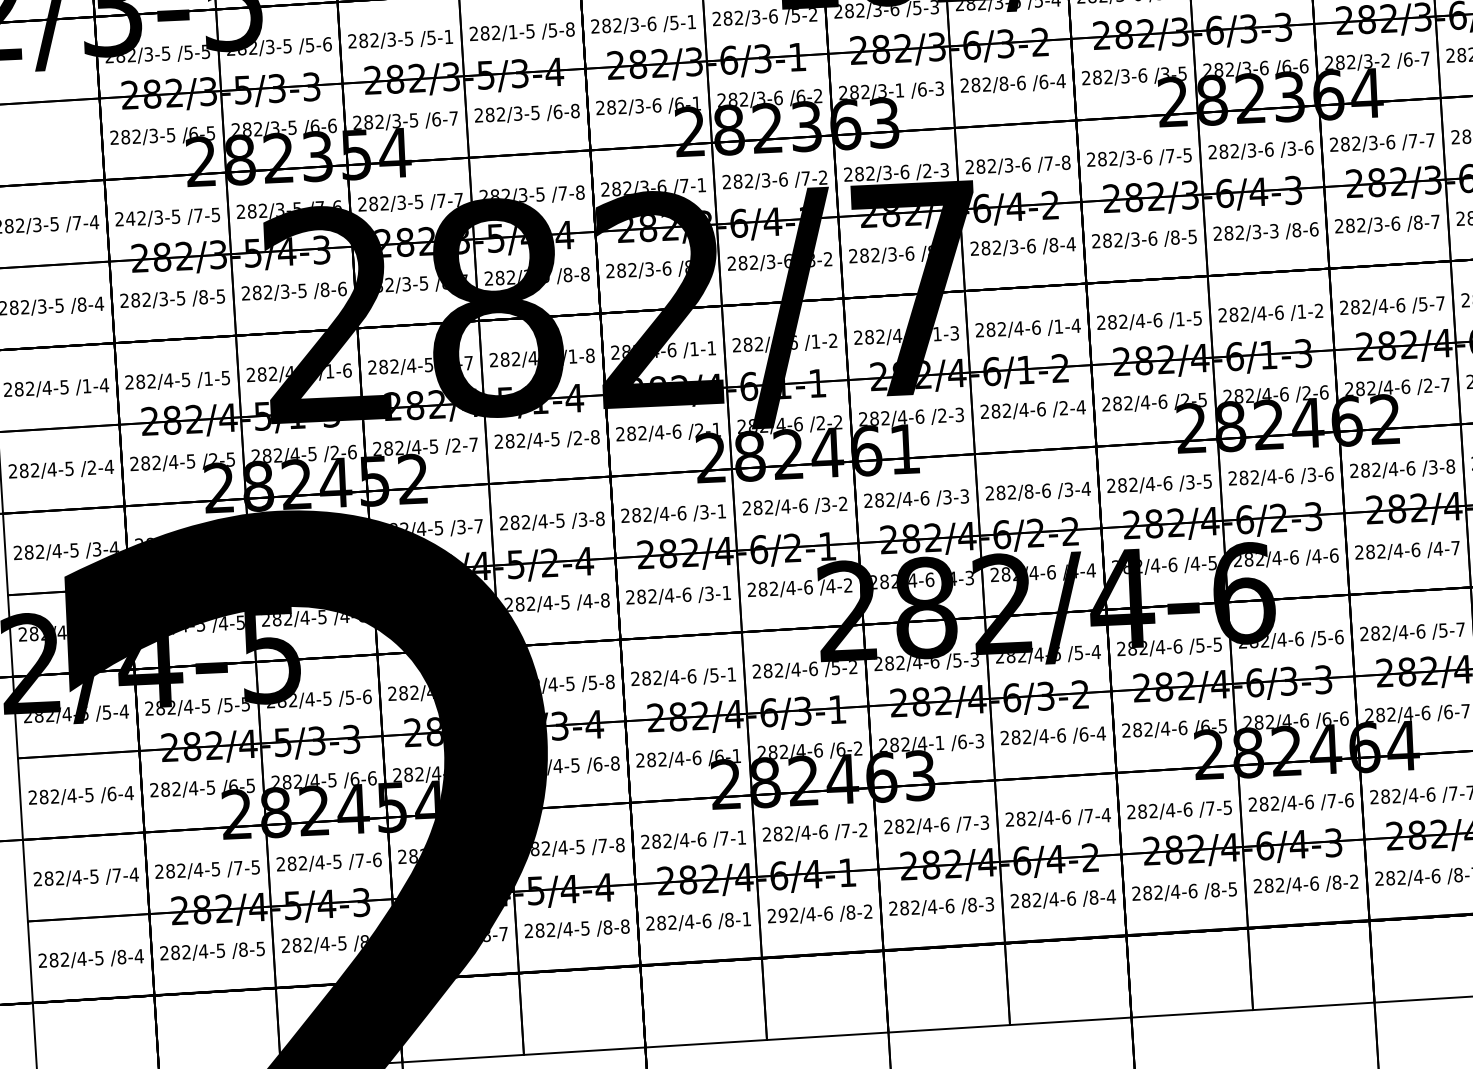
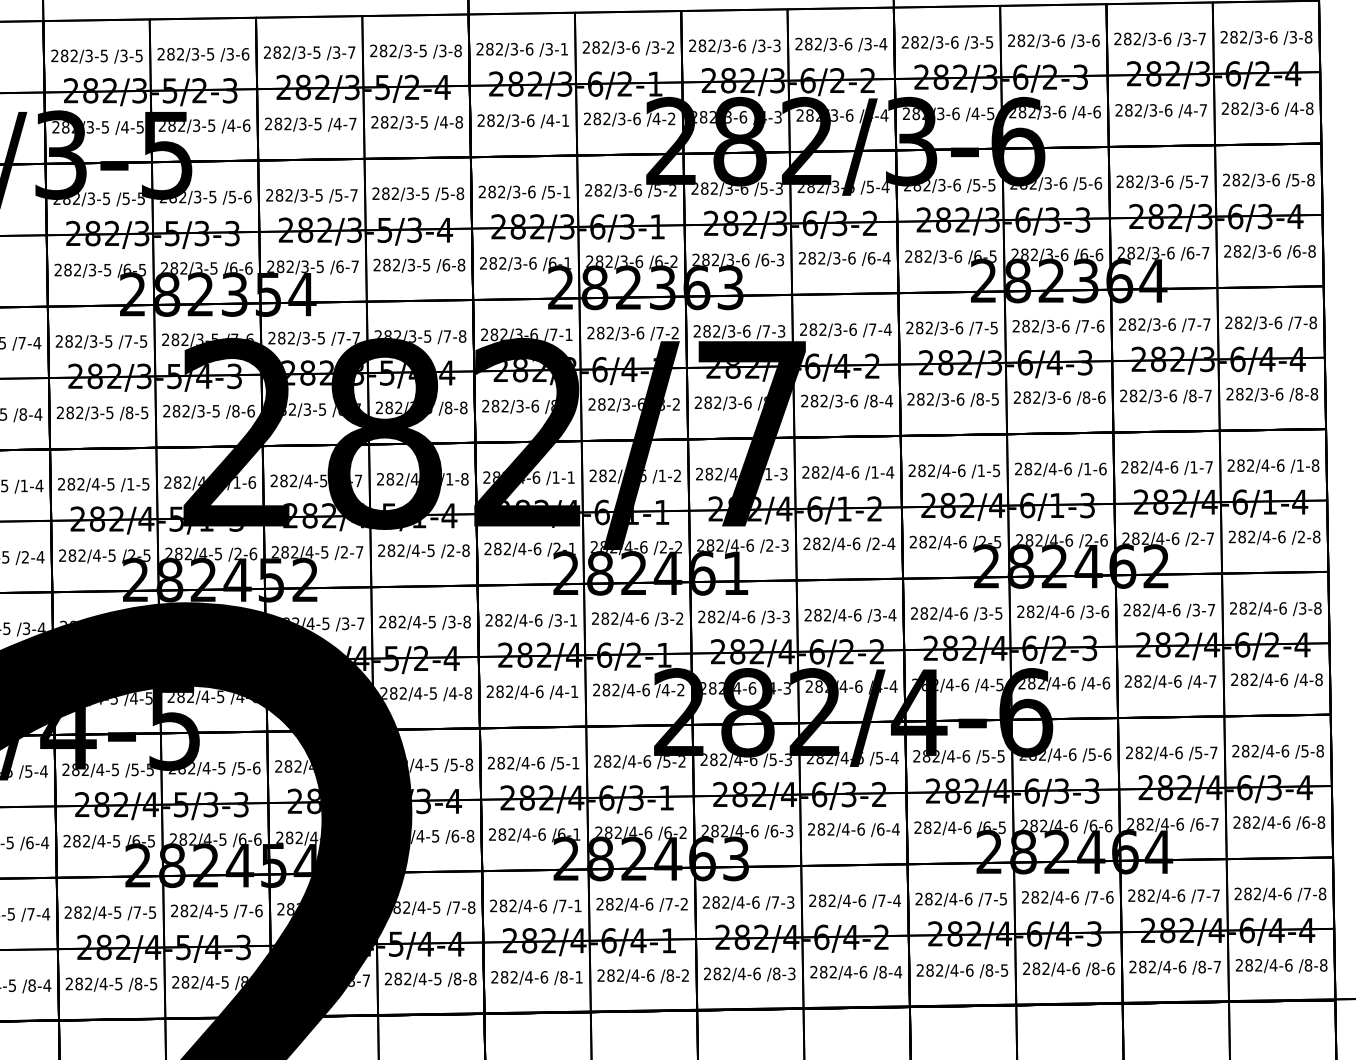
text: (512, 31) -> (409, 193), 282/1-5 -> 282/3-5
text: (448, 37) -> (353, 195), /5-1 -> /5-7
text: (1385, 59) -> (1170, 252), 282/3-2 -> 282/3-6
text: (1164, 72) -> (977, 254), /3-5 -> /6-5
text: (1003, 84) -> (836, 258), 282/8-6 -> 282/3-6
text: (899, 89) -> (745, 259), 282/3-1 -> 282/3-6
text: (1290, 148) -> (1084, 326), /3-6 -> /7-6
text: (1065, 162) -> (887, 329), /7-8 -> /7-4
text: (926, 171) -> (765, 331), /2-3 -> /7-3
text: (131, 218) -> (69, 341), 242/3-5 -> 282/3-5
text: (1273, 231) -> (1066, 397), 282/3-3 -> 282/3-6
text: (1422, 304) -> (1193, 467), /5-7 -> /1-7
text: (1318, 310) -> (1102, 468), /1-2 -> /1-6
text: (1450, 465) -> (1211, 609), /3-8 -> /3-7
text: (1029, 490) -> (842, 614), 282/8-6 -> 282/4-6
text: (709, 593) -> (559, 691), /3-1 -> /4-1
text: (939, 742) -> (754, 830), 282/4-1 -> 282/4-6
text: (1353, 881) -> (1110, 968), /8-2 -> /8-6
text: (782, 915) -> (610, 975), 292/4-6 -> 282/4-6

